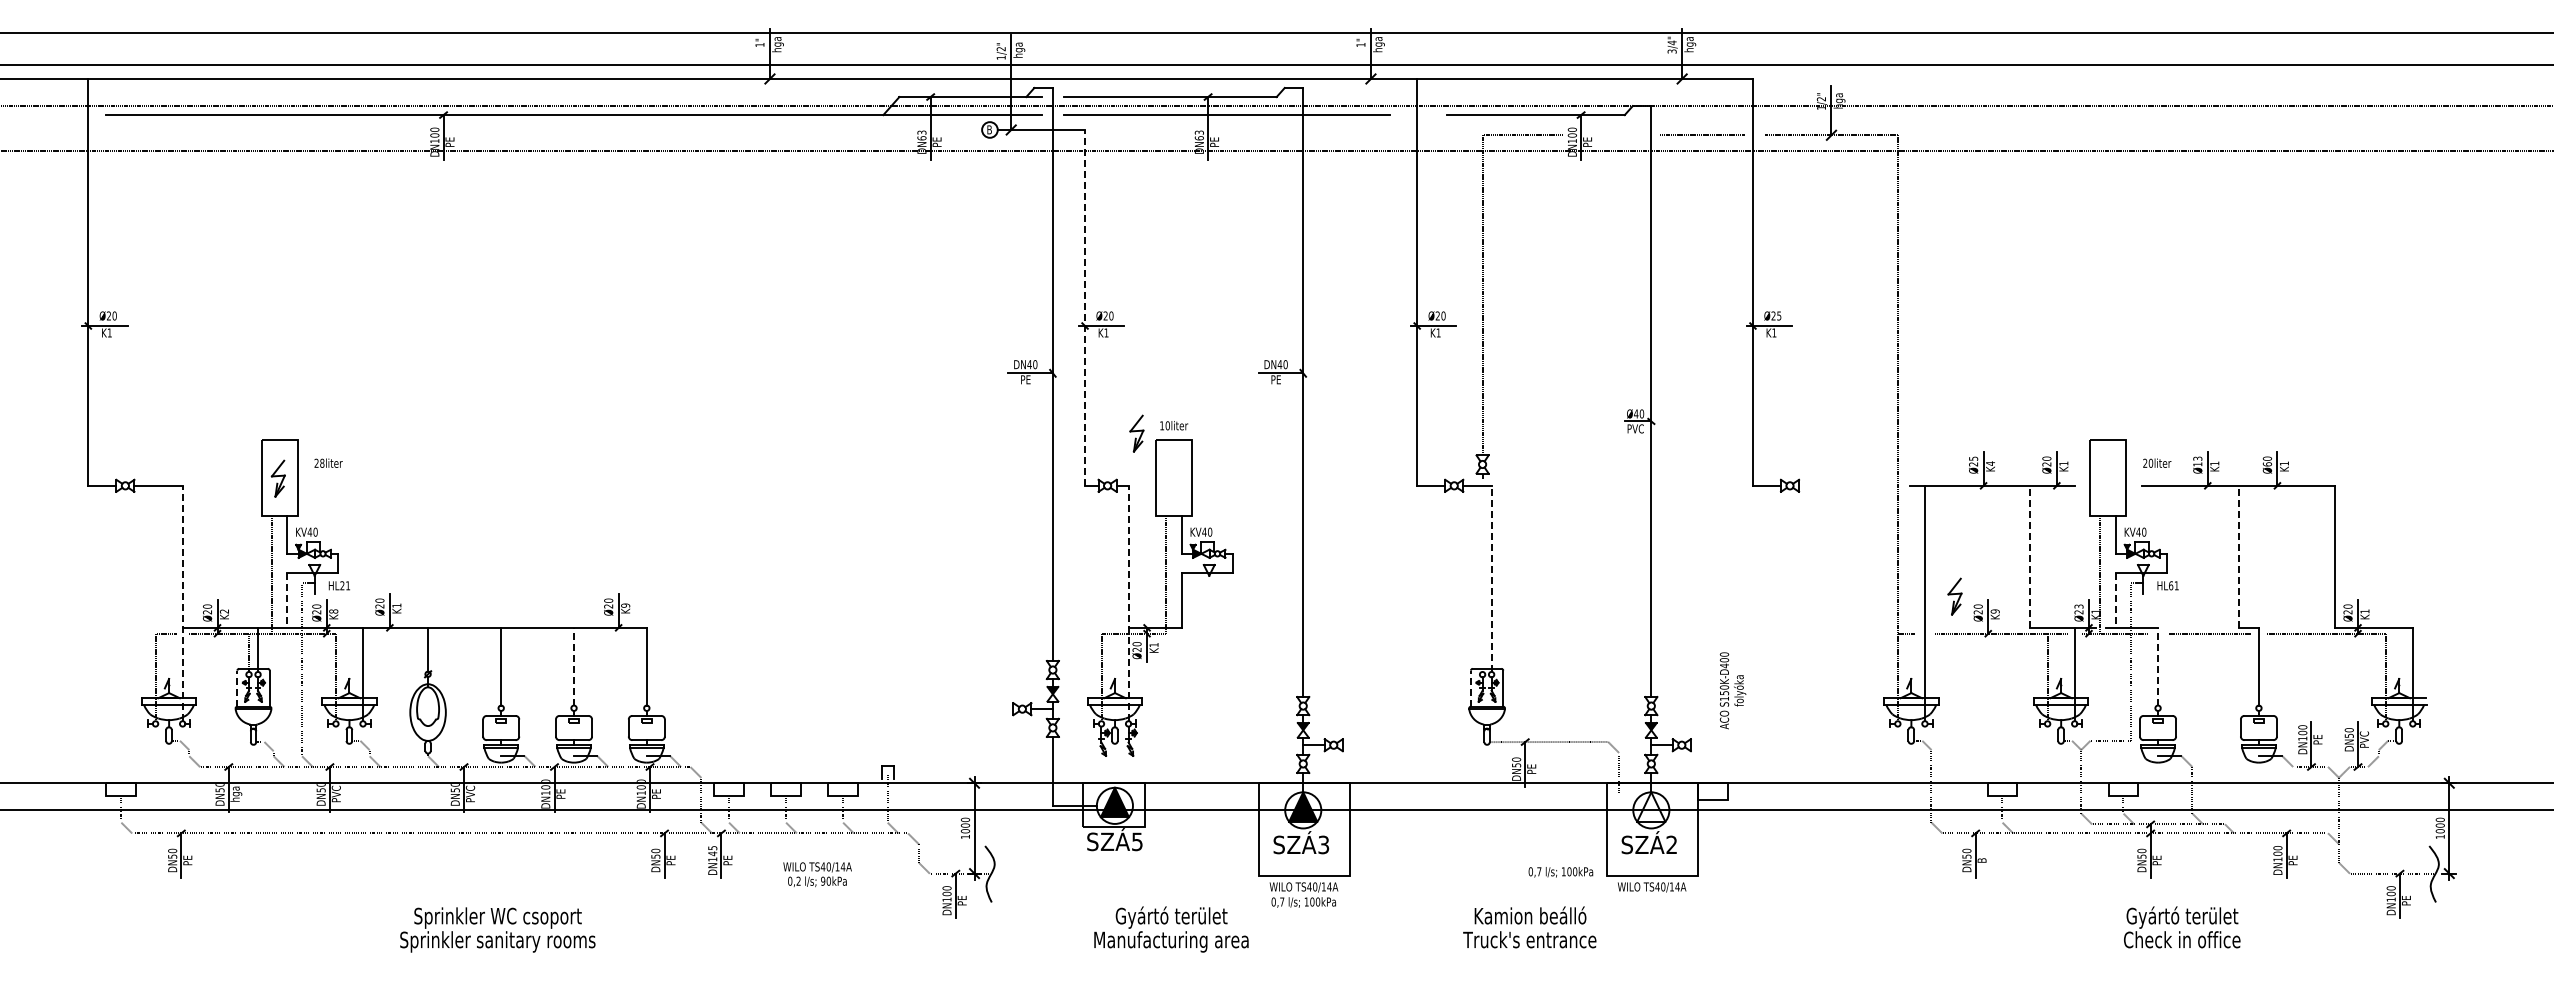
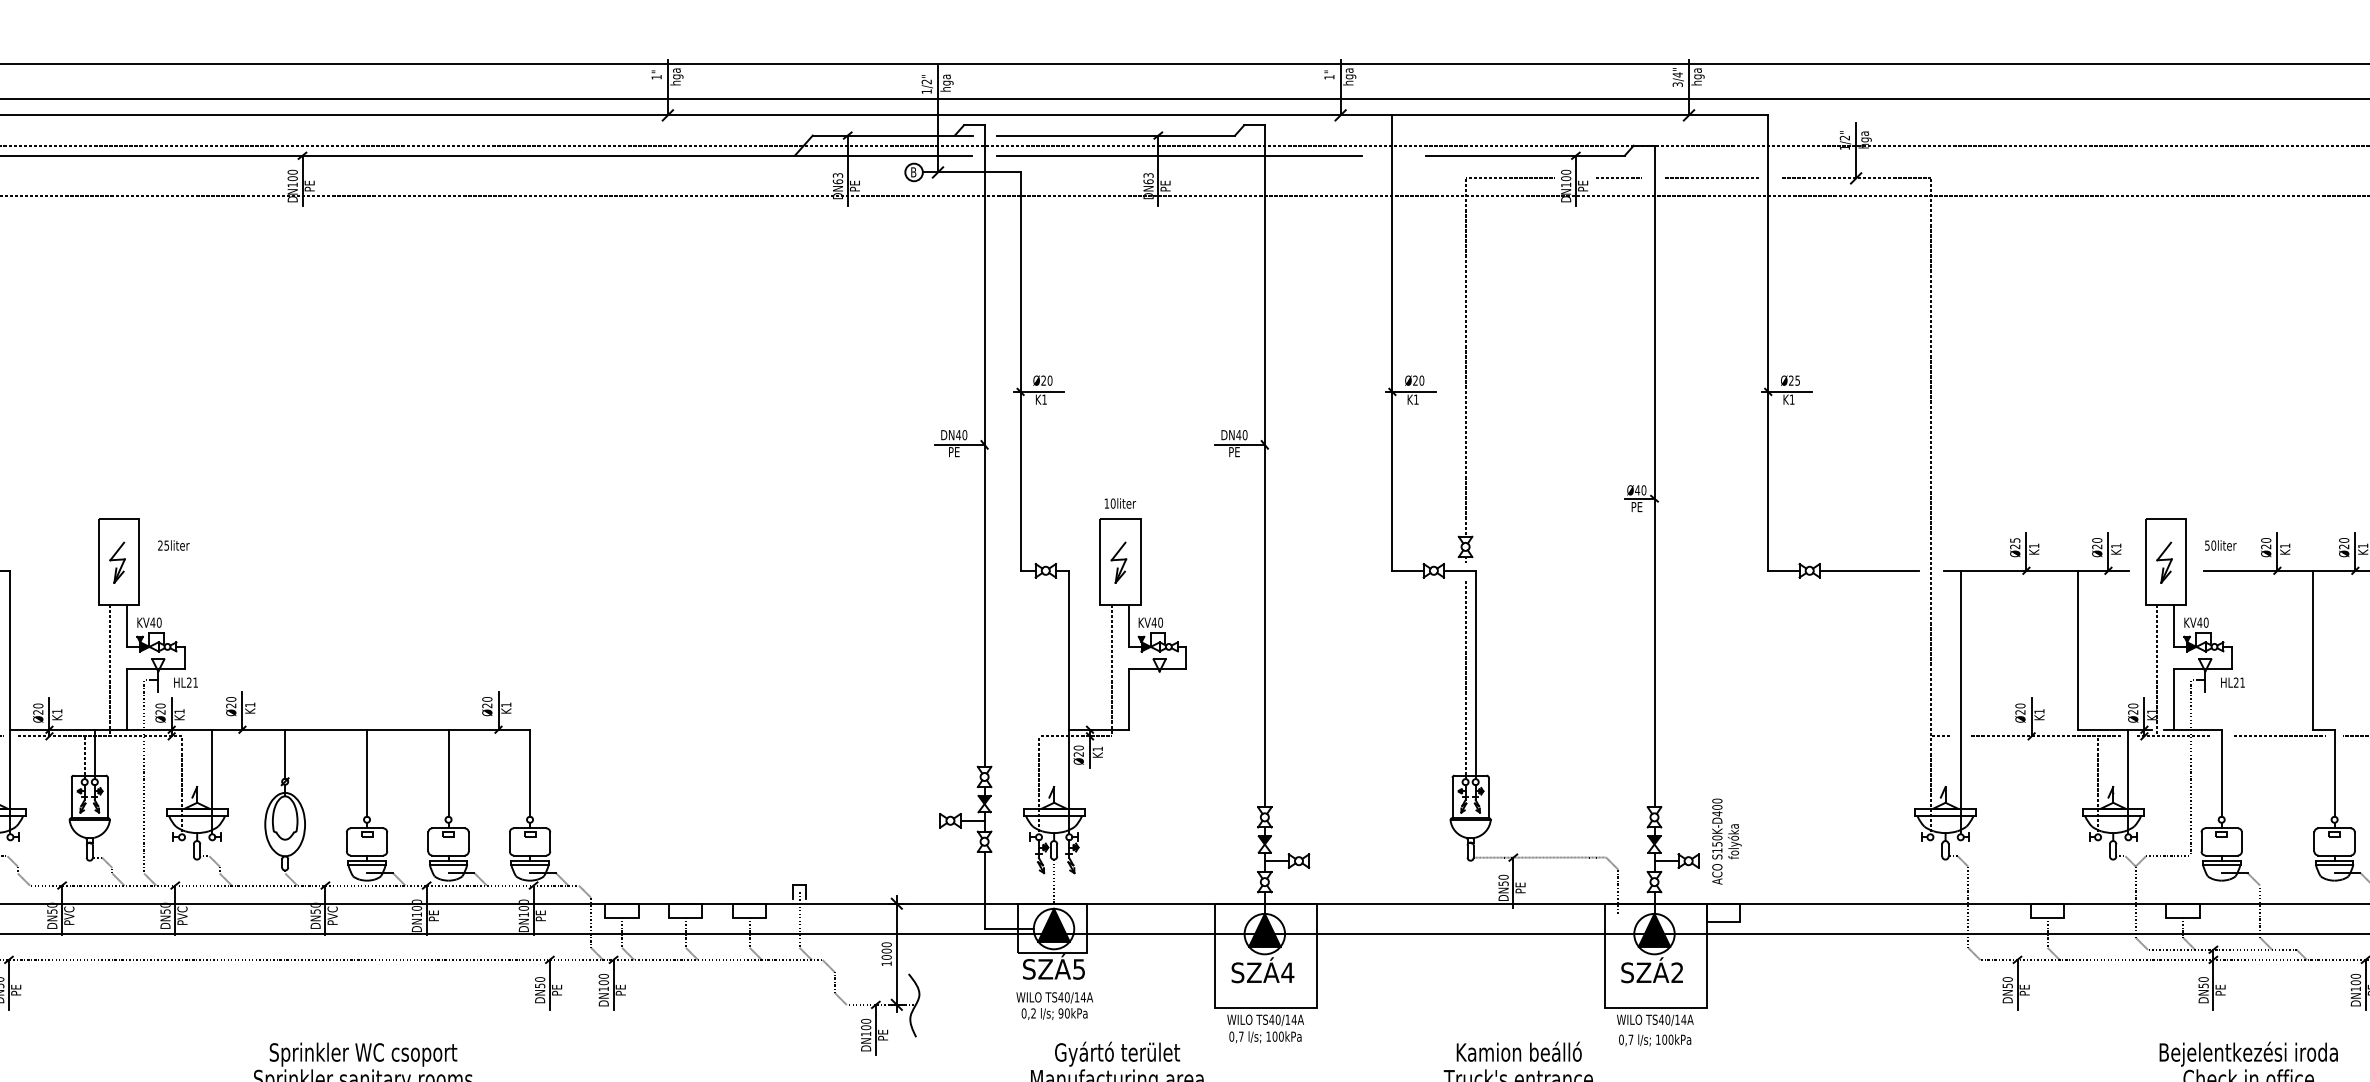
line: (1618, 135) -> (1617, 178), added
line: (1085, 307) -> (1021, 371), dashed -> solid
text: (1635, 428) -> (1636, 506), PVC -> PE
part: (1136, 433) -> (1118, 562), moved
text: (2197, 461) -> (2265, 543), Ø13 -> Ø20
text: (322, 462) -> (166, 544), 28liter -> 25liter
text: (2145, 462) -> (2207, 544), 20liter -> 50liter
text: (1990, 463) -> (2034, 545), K4 -> K1
text: (2267, 464) -> (2344, 546), Ø60 -> Ø20
line: (1843, 485) -> (1869, 570), added
line: (2029, 556) -> (2077, 649), dashed -> solid
line: (2239, 556) -> (2312, 649), dashed -> solid
line: (1491, 578) -> (1475, 674), dashed -> solid
line: (1482, 582) -> (1465, 679), added
text: (2171, 585) -> (2236, 682), HL61 -> HL21
part: (1954, 596) -> (2163, 562), moved
line: (287, 600) -> (127, 699), dashed -> solid
line: (2115, 600) -> (2174, 699), dashed -> solid
line: (182, 603) -> (10, 702), dashed -> solid
line: (1128, 603) -> (1069, 702), dashed -> solid
text: (625, 605) -> (506, 704), K9 -> K1
text: (2078, 606) -> (2132, 705), Ø23 -> Ø20
text: (224, 611) -> (57, 711), K2 -> K1
text: (333, 611) -> (179, 711), K8 -> K1
text: (1994, 611) -> (2038, 711), K9 -> K1
line: (574, 666) -> (449, 773), dashed -> solid
line: (2158, 666) -> (2222, 773), dashed -> solid
line: (237, 688) -> (71, 797), dashed -> solid
line: (1470, 688) -> (1452, 797), dashed -> solid
text: (1732, 690) -> (1726, 841), moved
line: (1114, 763) -> (1053, 881), added
text: (236, 793) -> (70, 915), hga -> PVC
fill: (1651, 806) -> (1654, 929), added
text: (1323, 844) -> (1287, 972), SZÁ3 -> SZÁ4
text: (712, 851) -> (603, 980), DN145 -> DN100
text: (1981, 860) -> (2024, 990), B -> PE
text: (1560, 872) -> (1654, 1040), moved
text: (817, 874) -> (1054, 1005), moved
text: (2181, 917) -> (2247, 1054), Gyártó terület -> Bejelentkezési iroda

